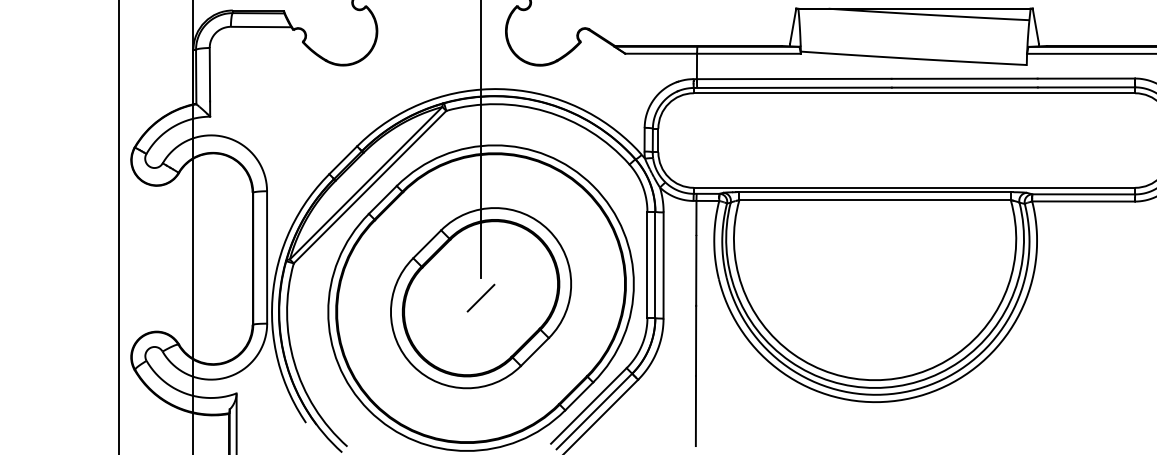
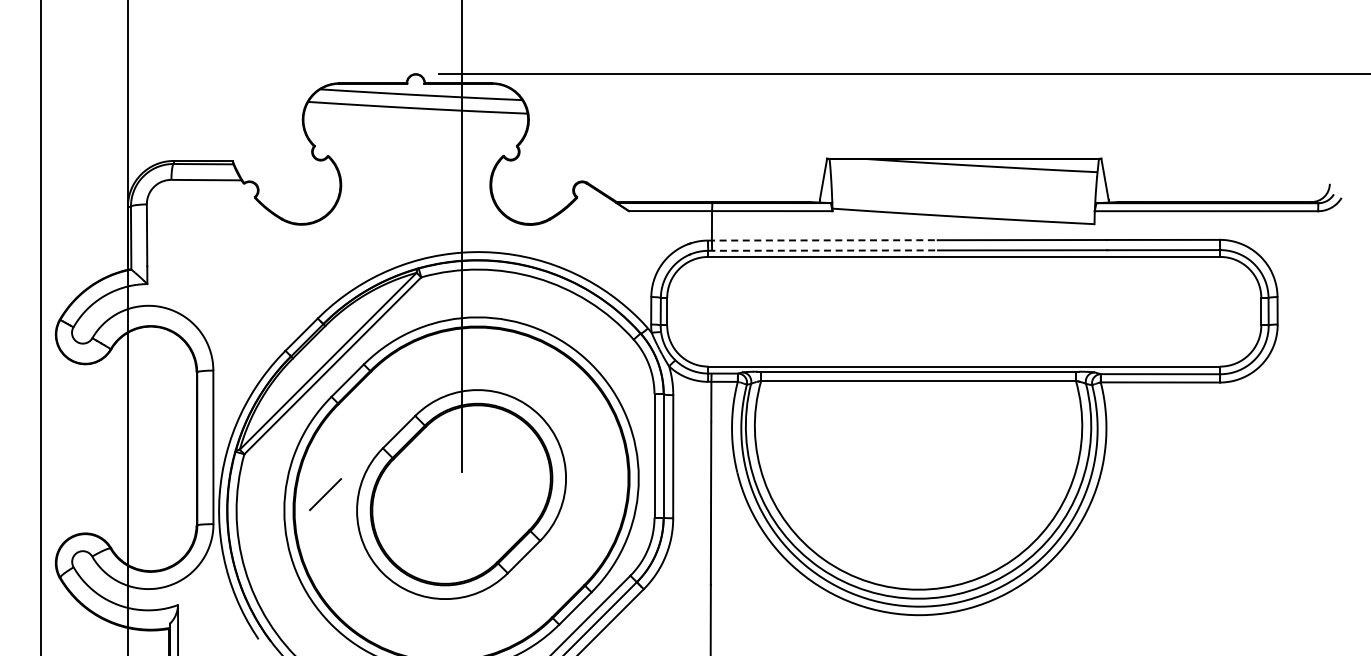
line: (792, 79) -> (822, 240), solid -> dashed
line: (793, 87) -> (823, 250), solid -> dashed
line: (481, 298) -> (325, 494), moved

